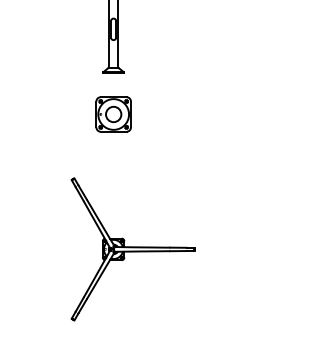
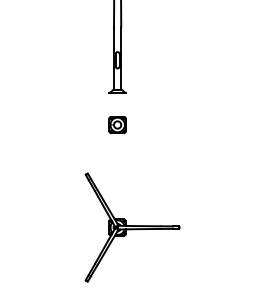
part: (113, 113) -> (117, 124), size x0.62

